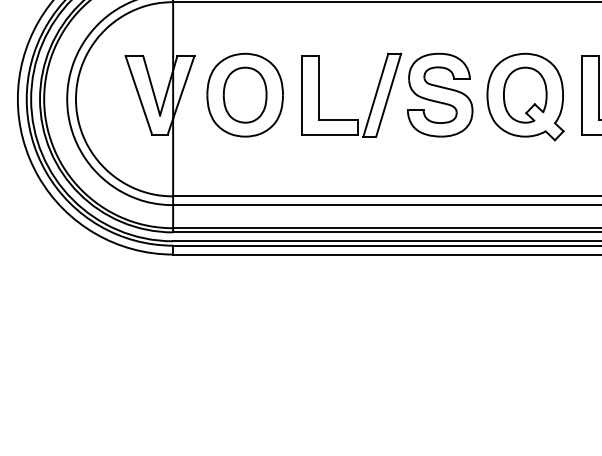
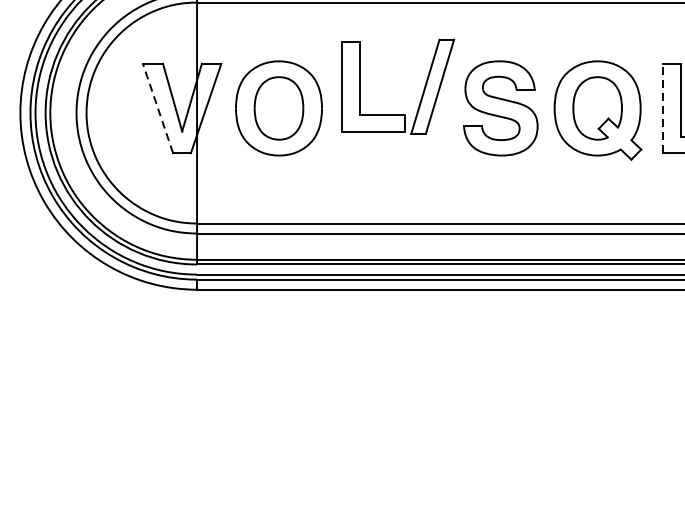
line: (138, 94) -> (157, 107), solid -> dashed
line: (582, 94) -> (662, 107), solid -> dashed
part: (372, 102) -> (421, 95), moved

